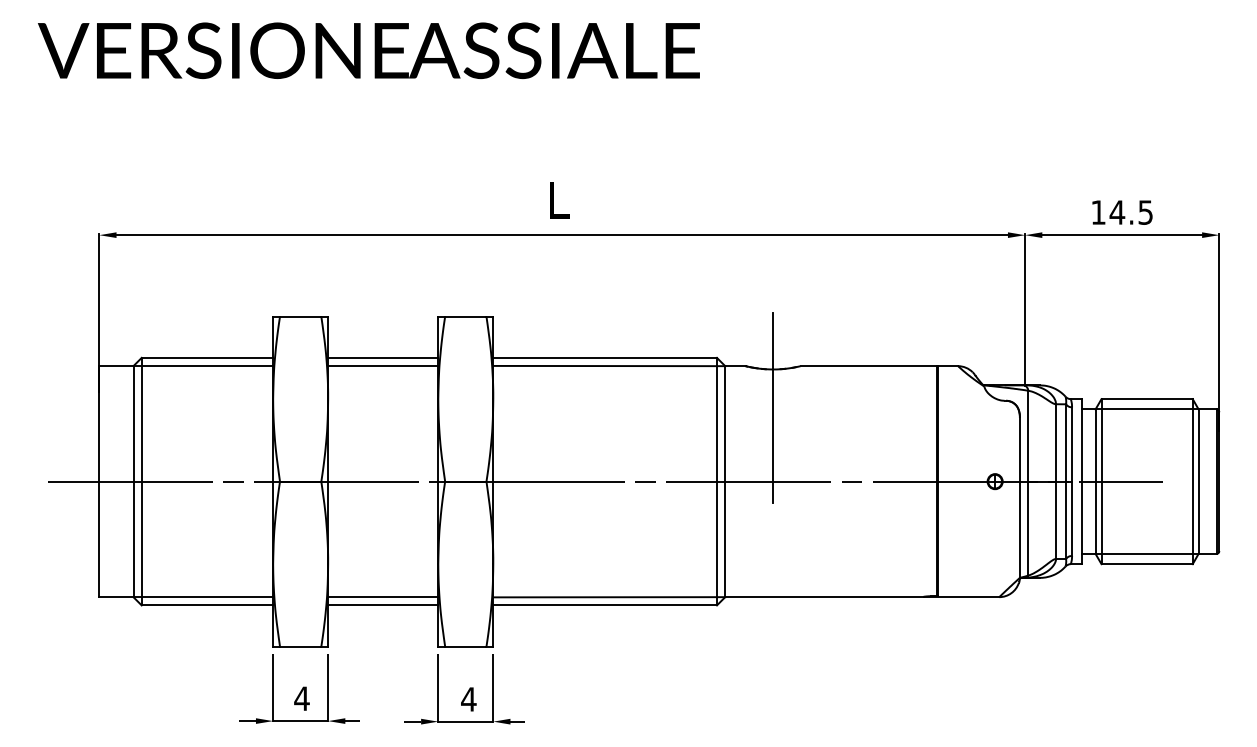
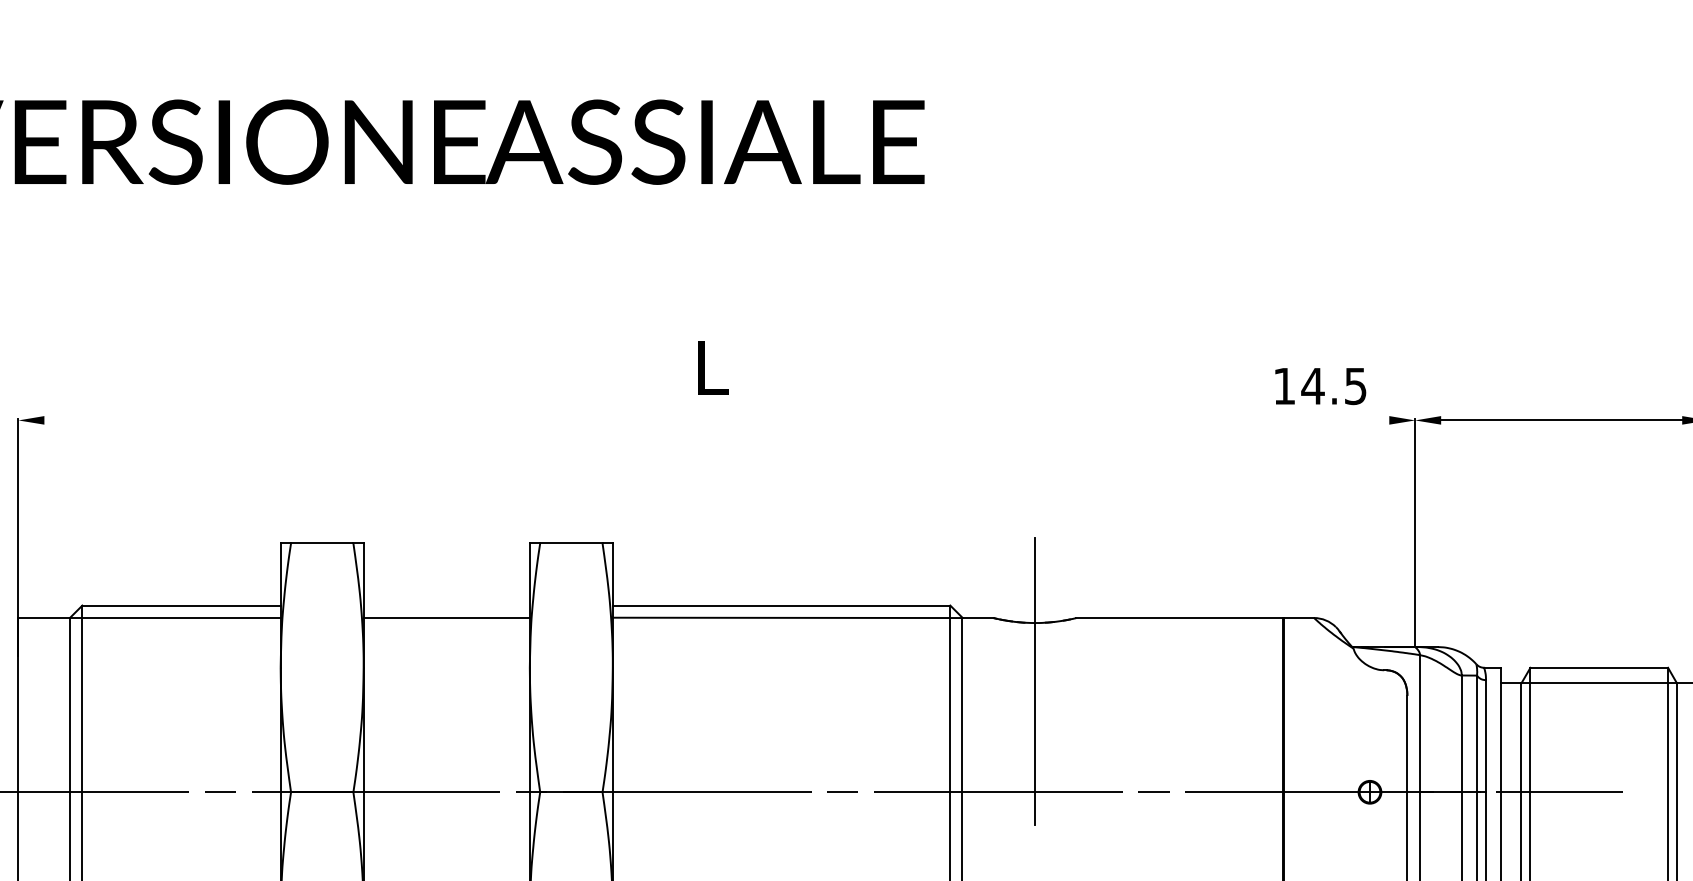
text: (1122, 212) -> (1320, 386), moved
line: (561, 235) -> (715, 420), removed
line: (383, 357) -> (447, 604), removed

